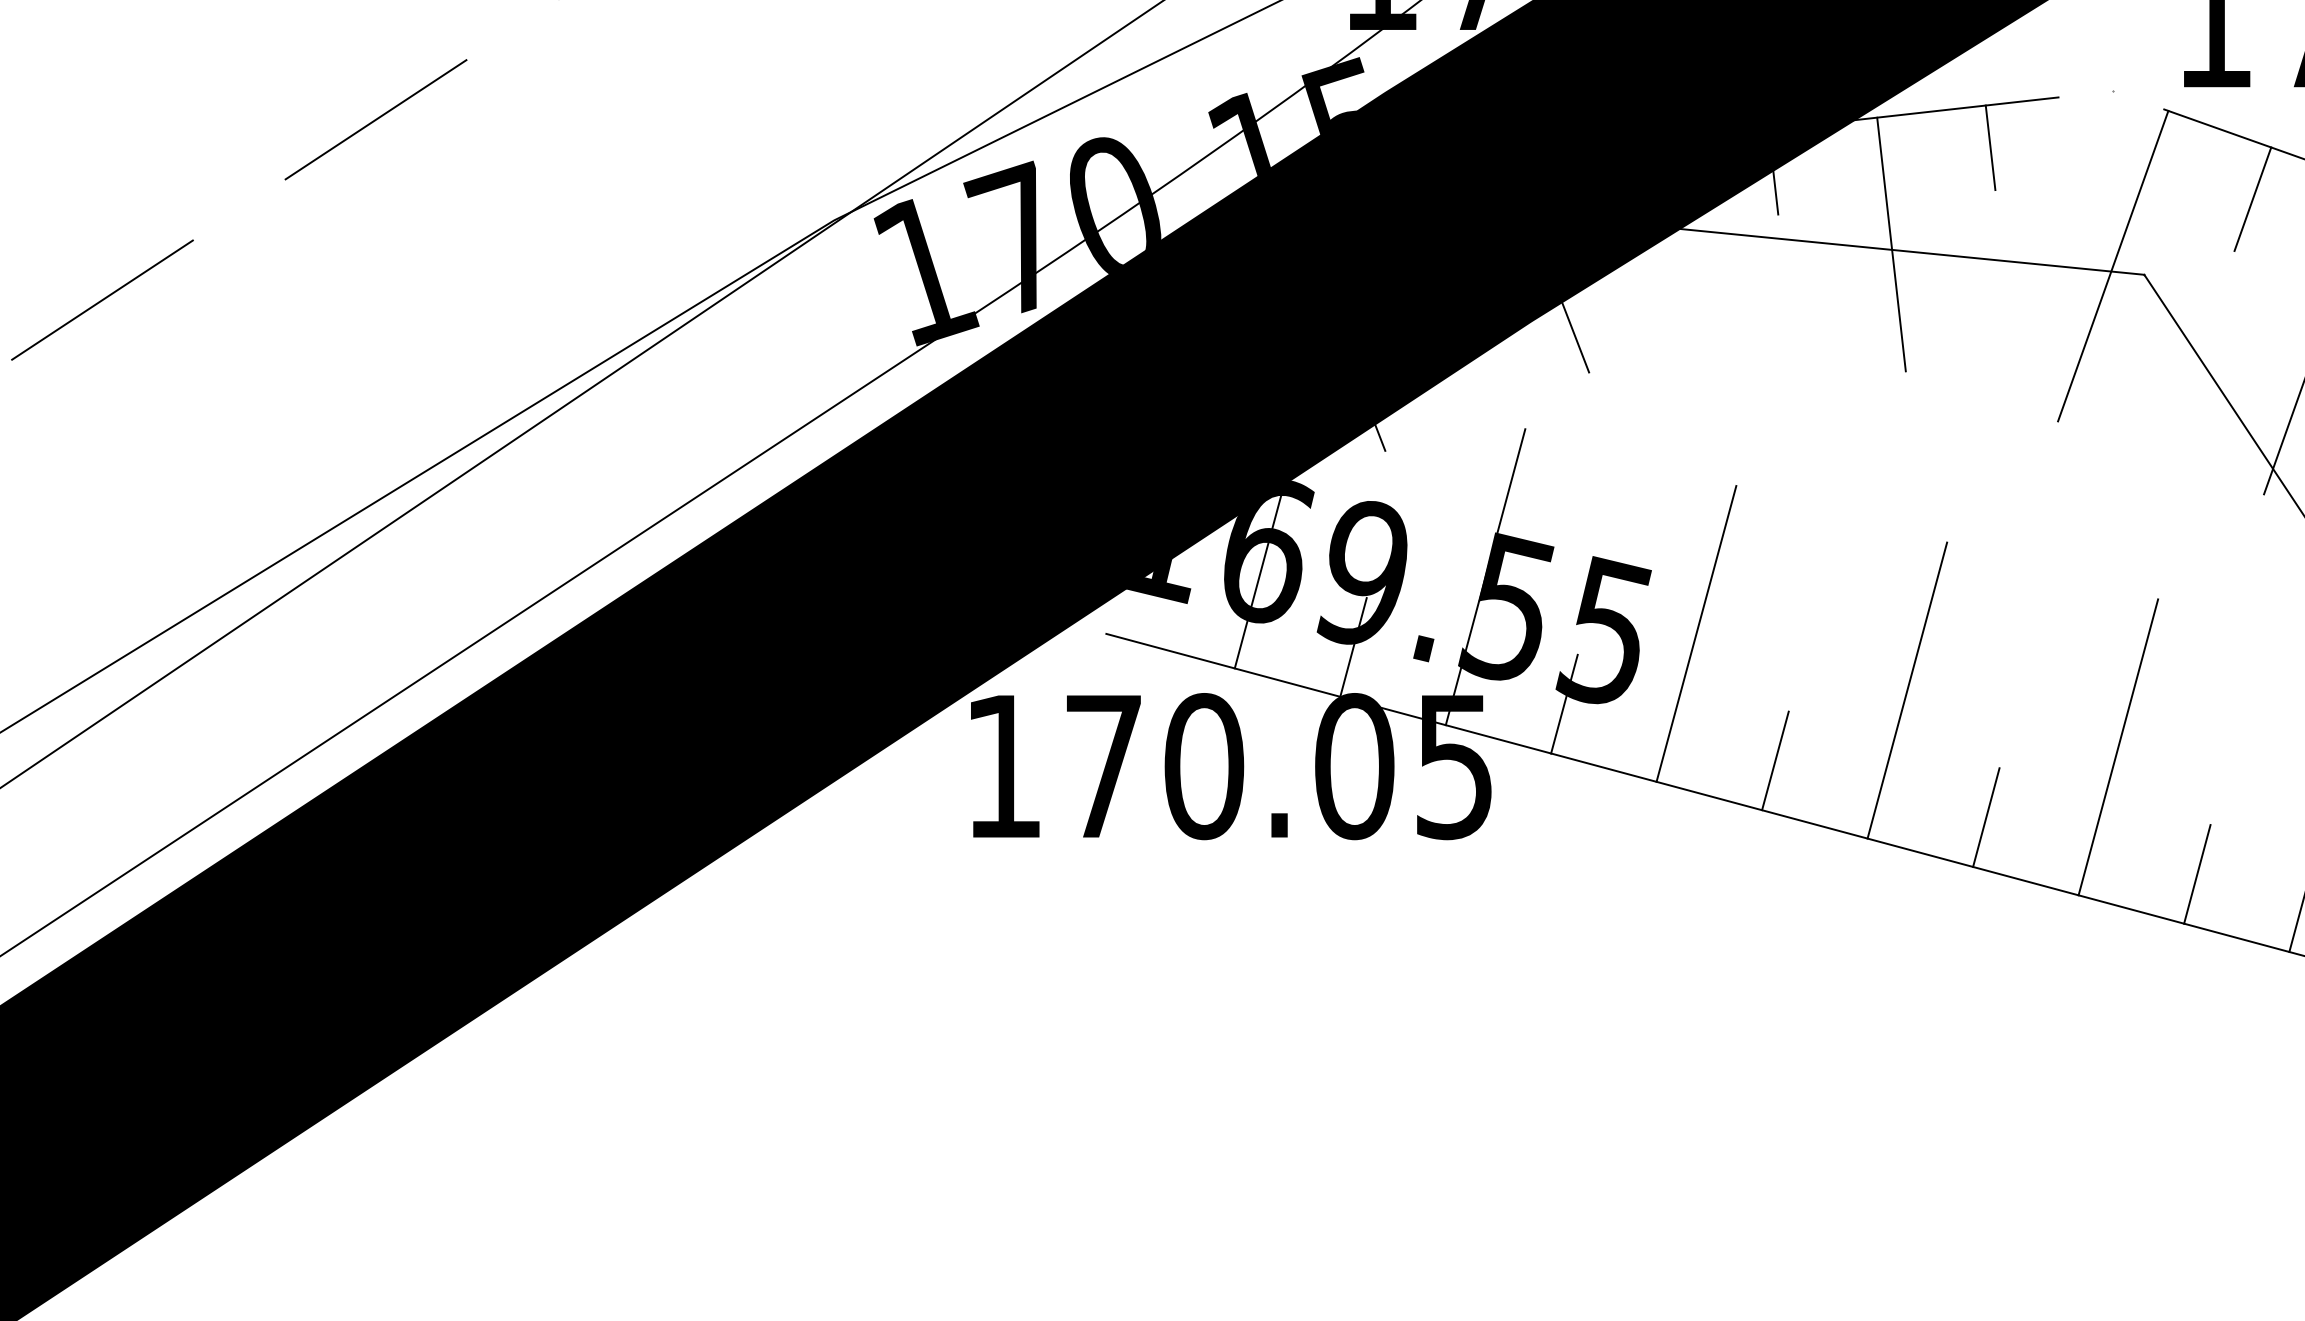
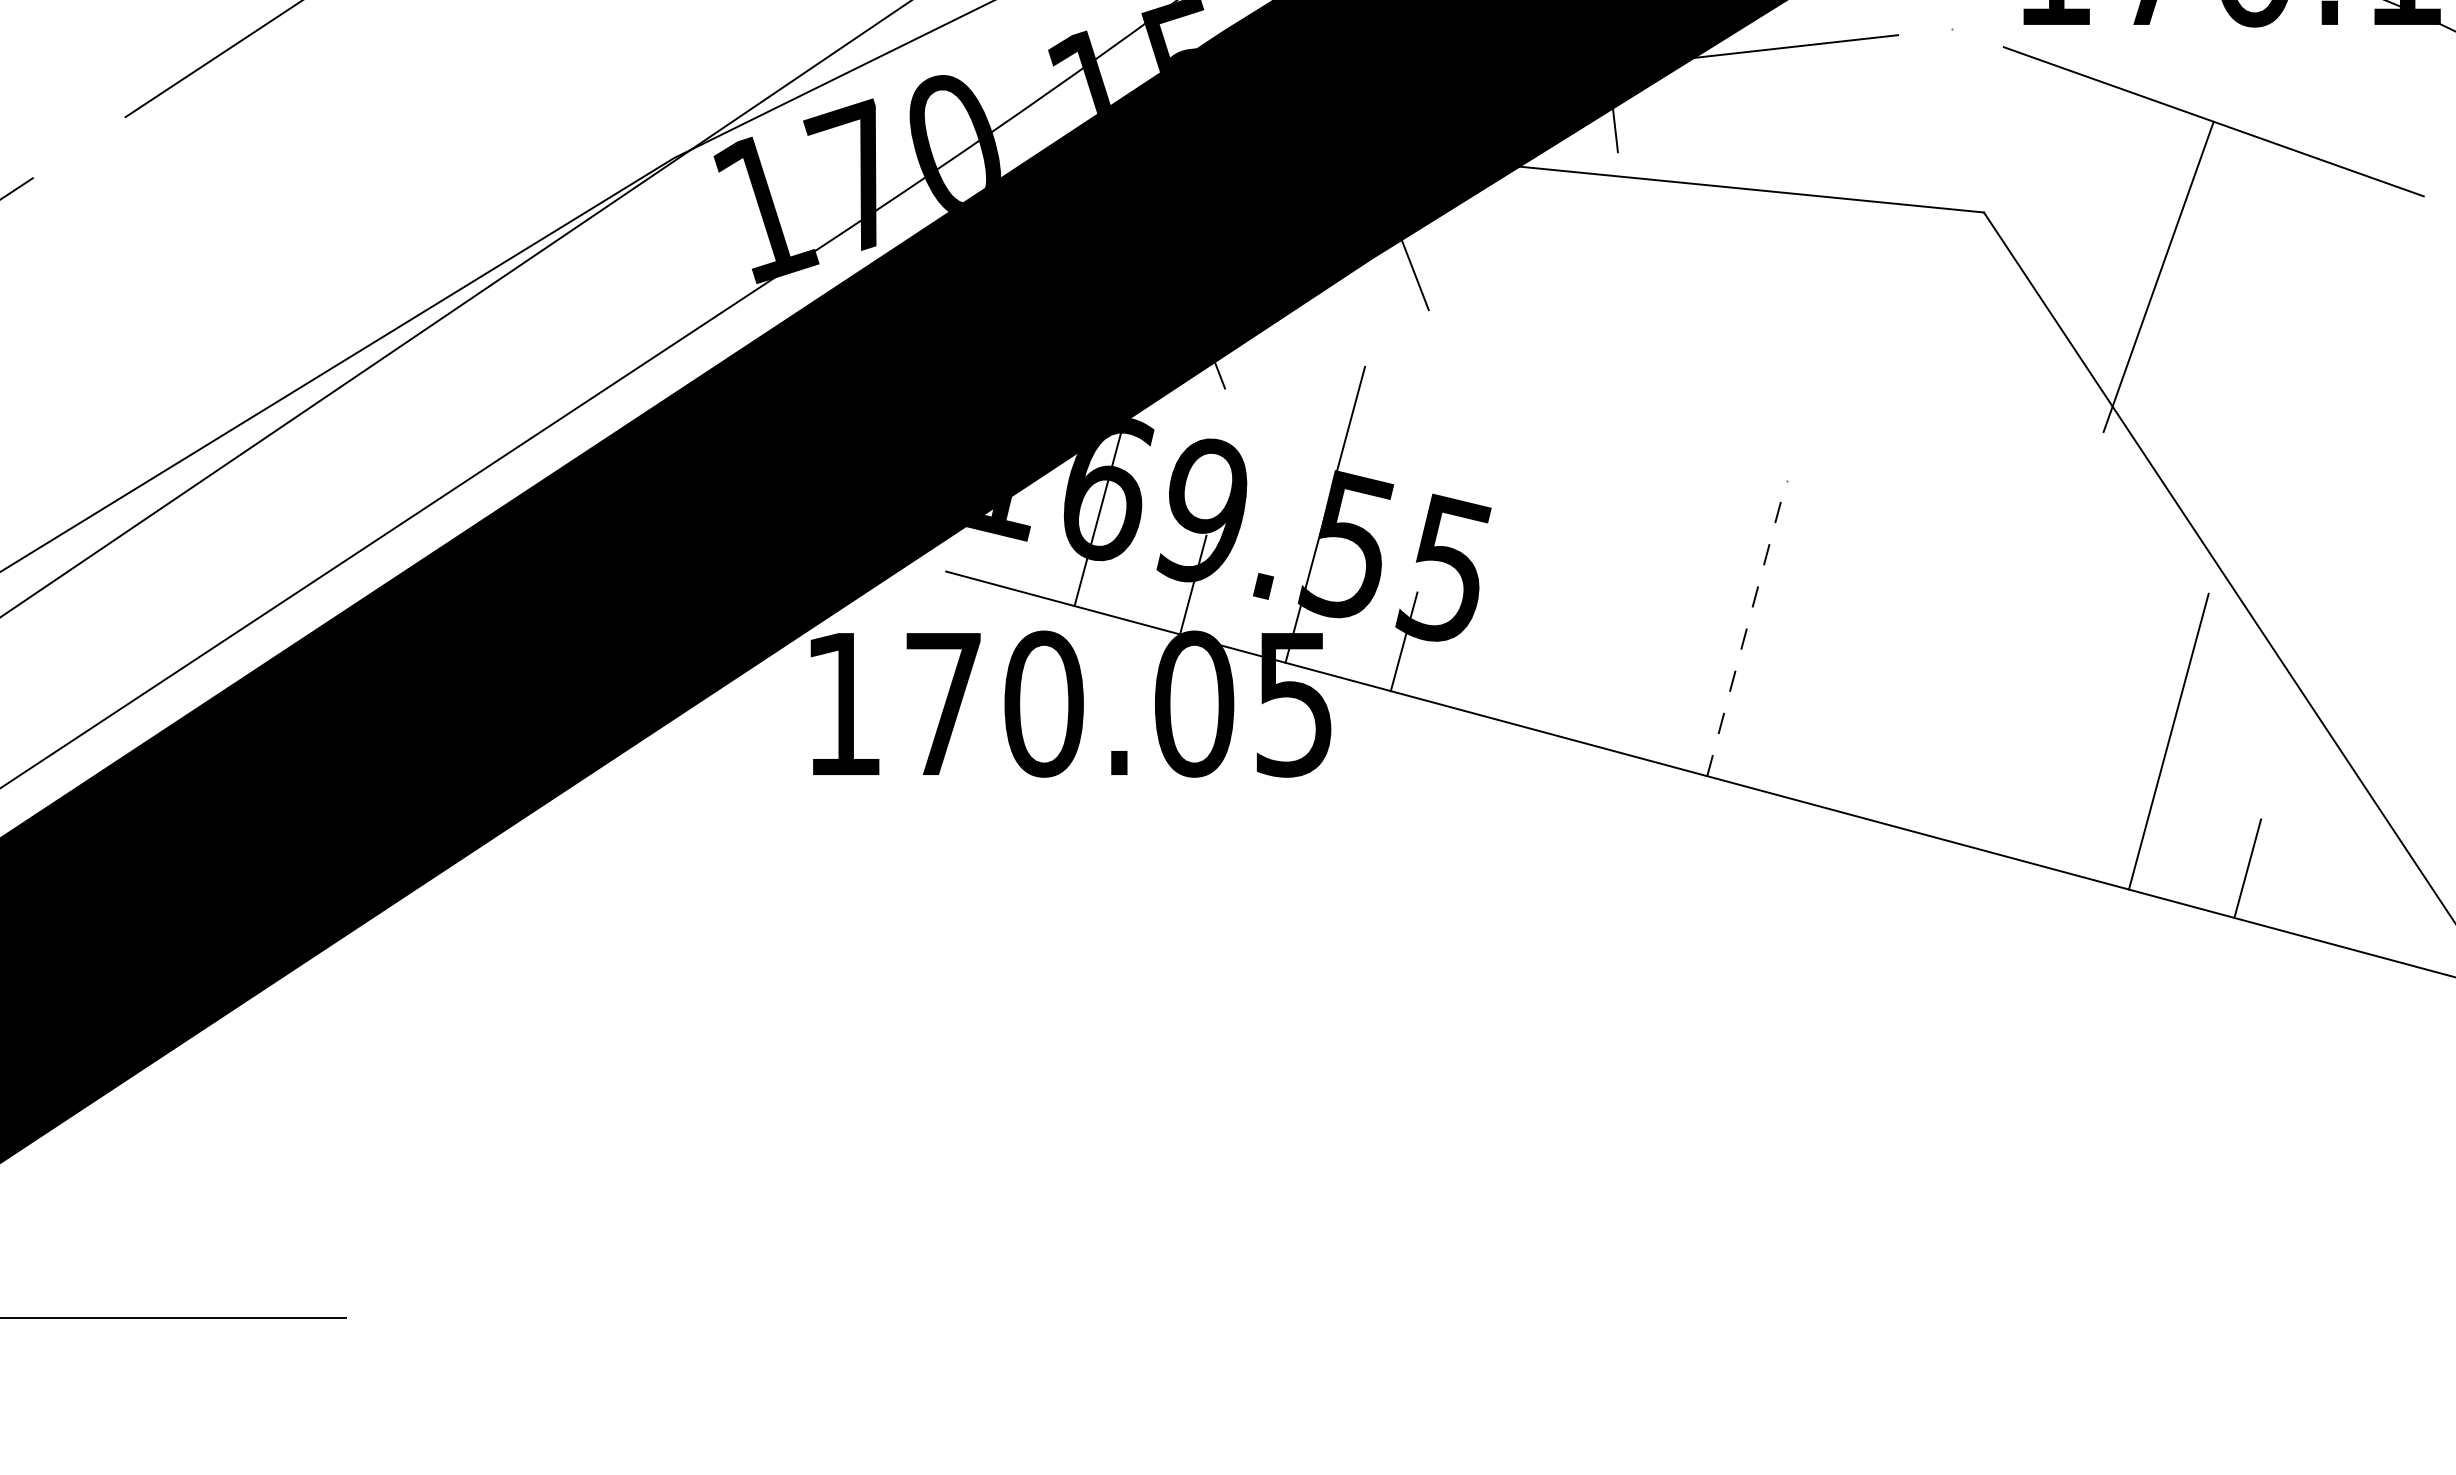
line: (1990, 147) -> (1830, 85), removed
line: (2252, 198) -> (2092, 136), removed
line: (1890, 244) -> (1730, 182), removed
line: (2112, 265) -> (1952, 203), removed
line: (1696, 633) -> (1536, 571), removed
line: (1907, 689) -> (1747, 627), solid -> dashed
line: (2117, 746) -> (1957, 684), removed
line: (1774, 760) -> (1614, 698), removed
line: (1985, 816) -> (1825, 754), removed
line: (2196, 873) -> (2036, 811), removed

